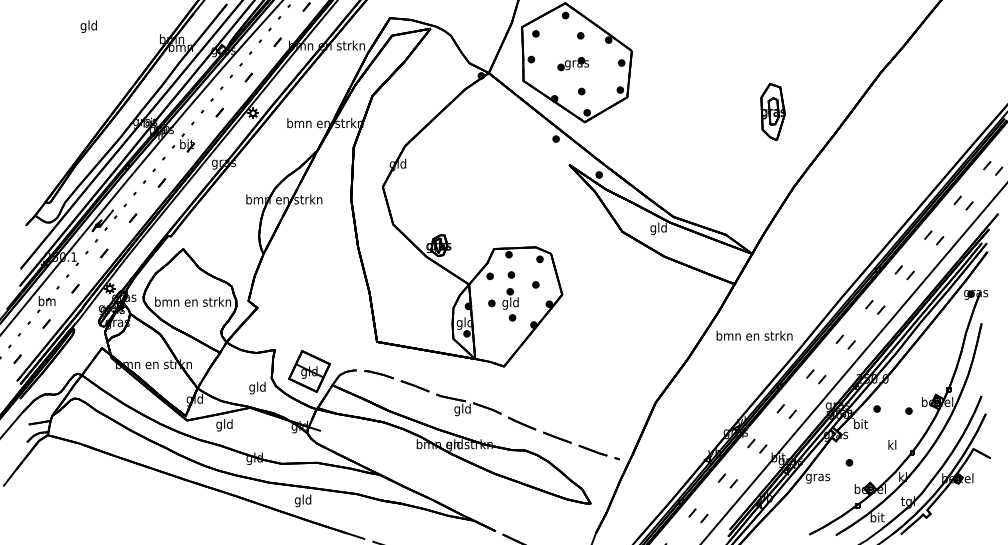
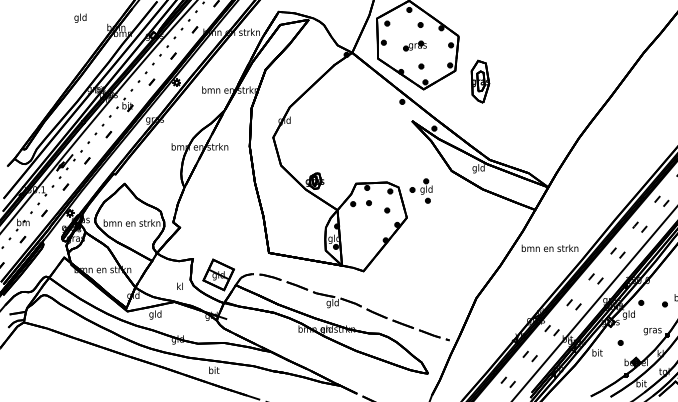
text: (88, 26) -> (80, 18), moved
part: (772, 111) -> (480, 81), moved
part: (503, 304) -> (421, 190), moved
text: (257, 387) -> (179, 286), gld -> kl
text: (860, 425) -> (628, 315), bit -> gld
text: (892, 446) -> (652, 330), kl -> gras
text: (818, 477) -> (597, 353), gras -> bit
text: (302, 500) -> (213, 371), gld -> bit

